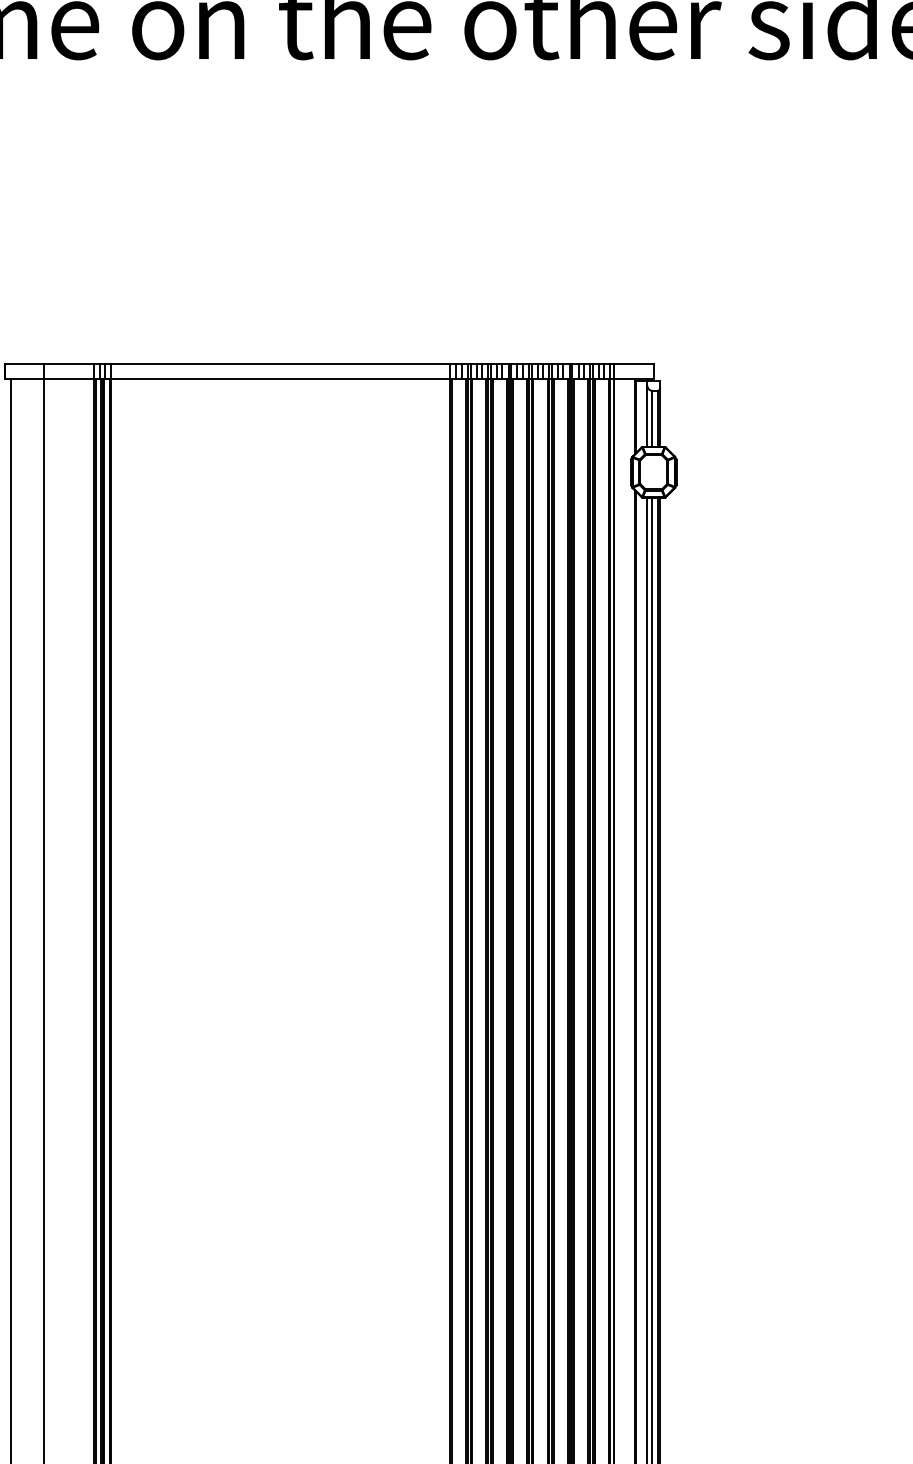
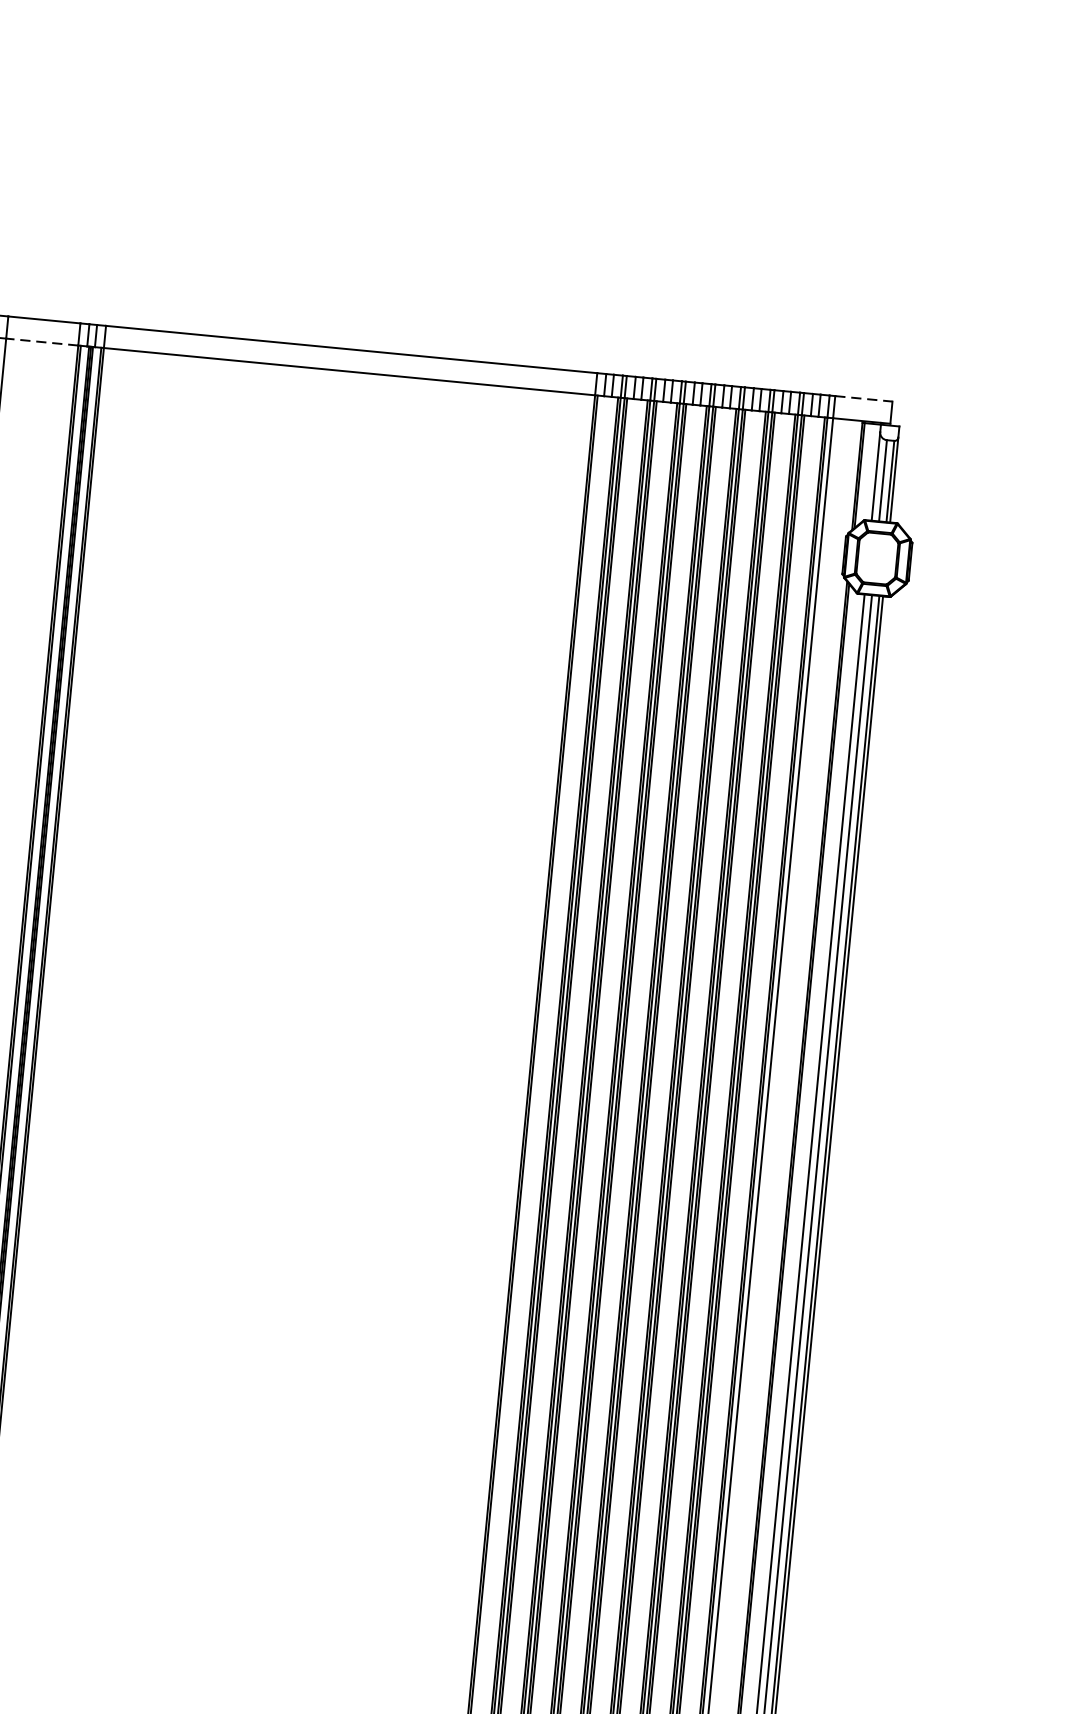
line: (634, 364) -> (864, 399), solid -> dashed
line: (68, 379) -> (41, 342), solid -> dashed

